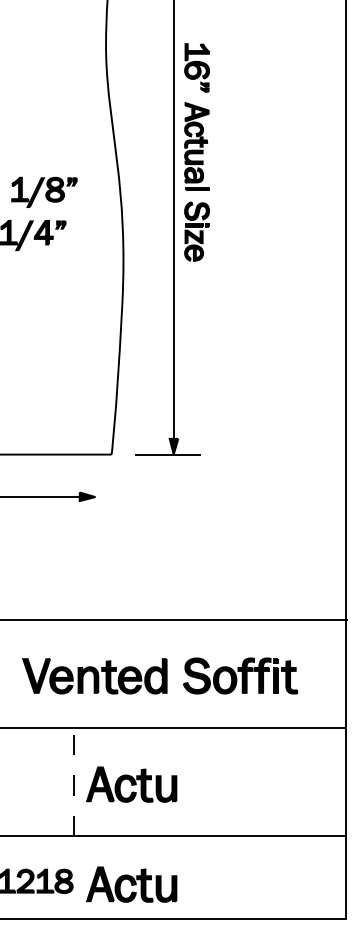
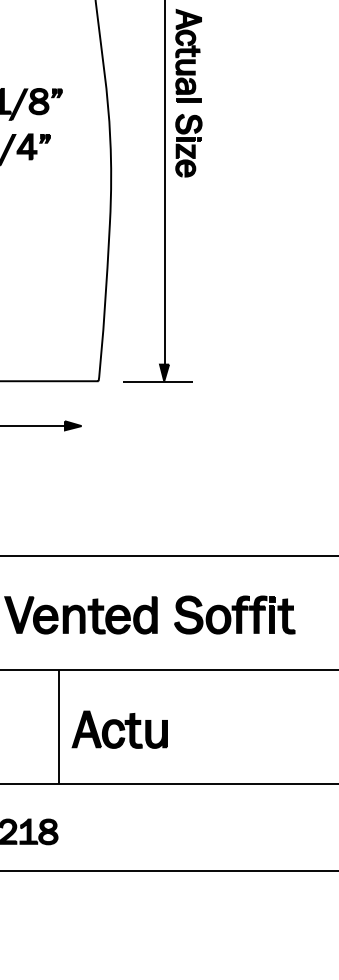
line: (74, 781) -> (59, 726), dashed -> solid
part: (131, 884) -> (119, 835), removed

